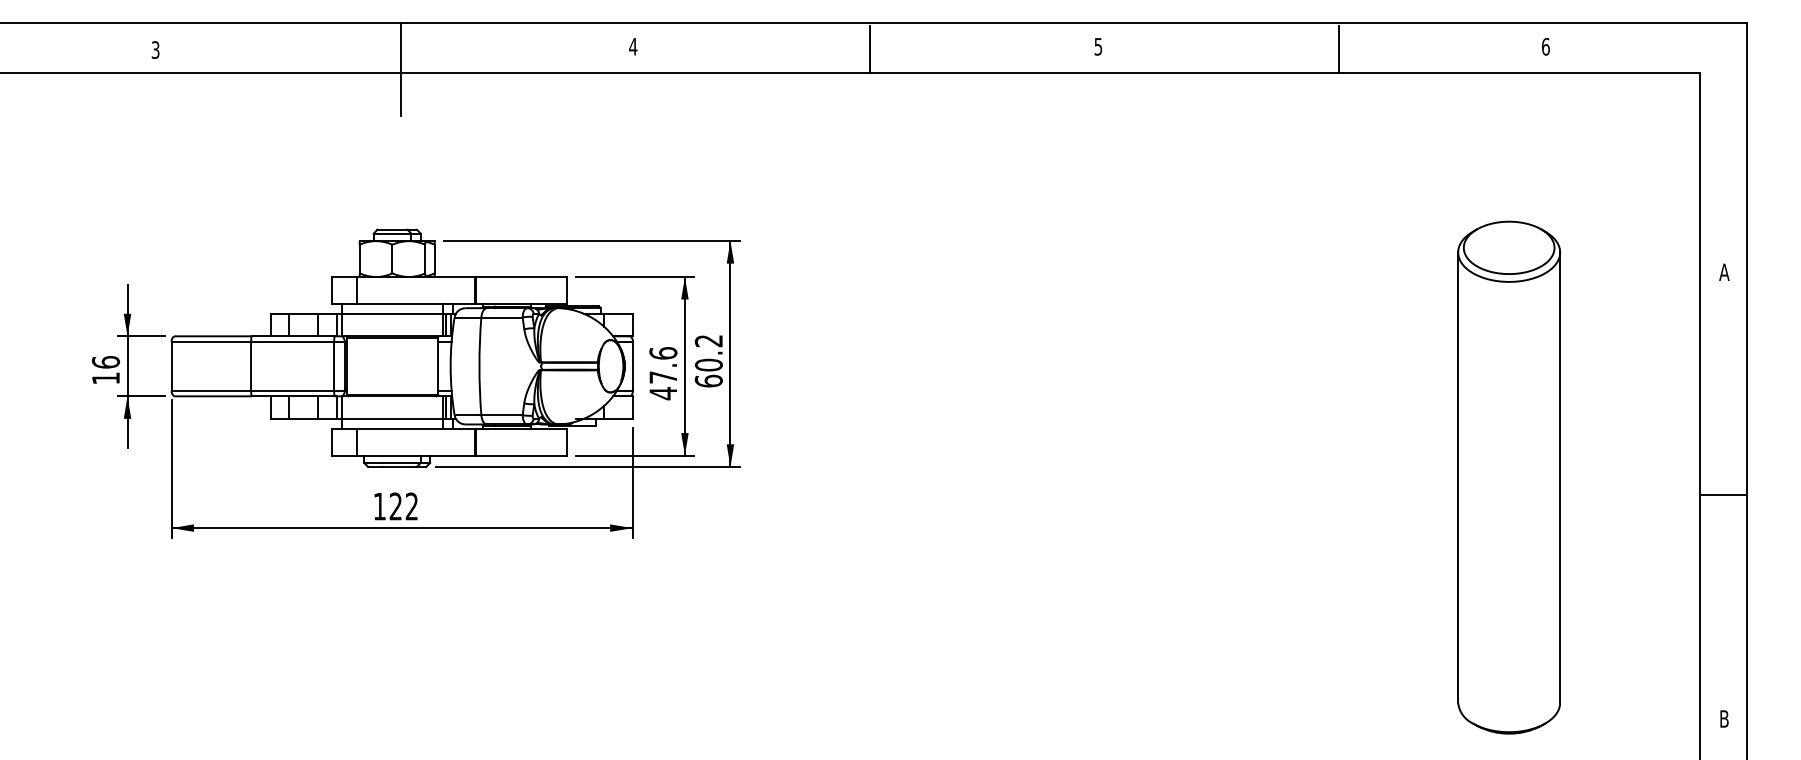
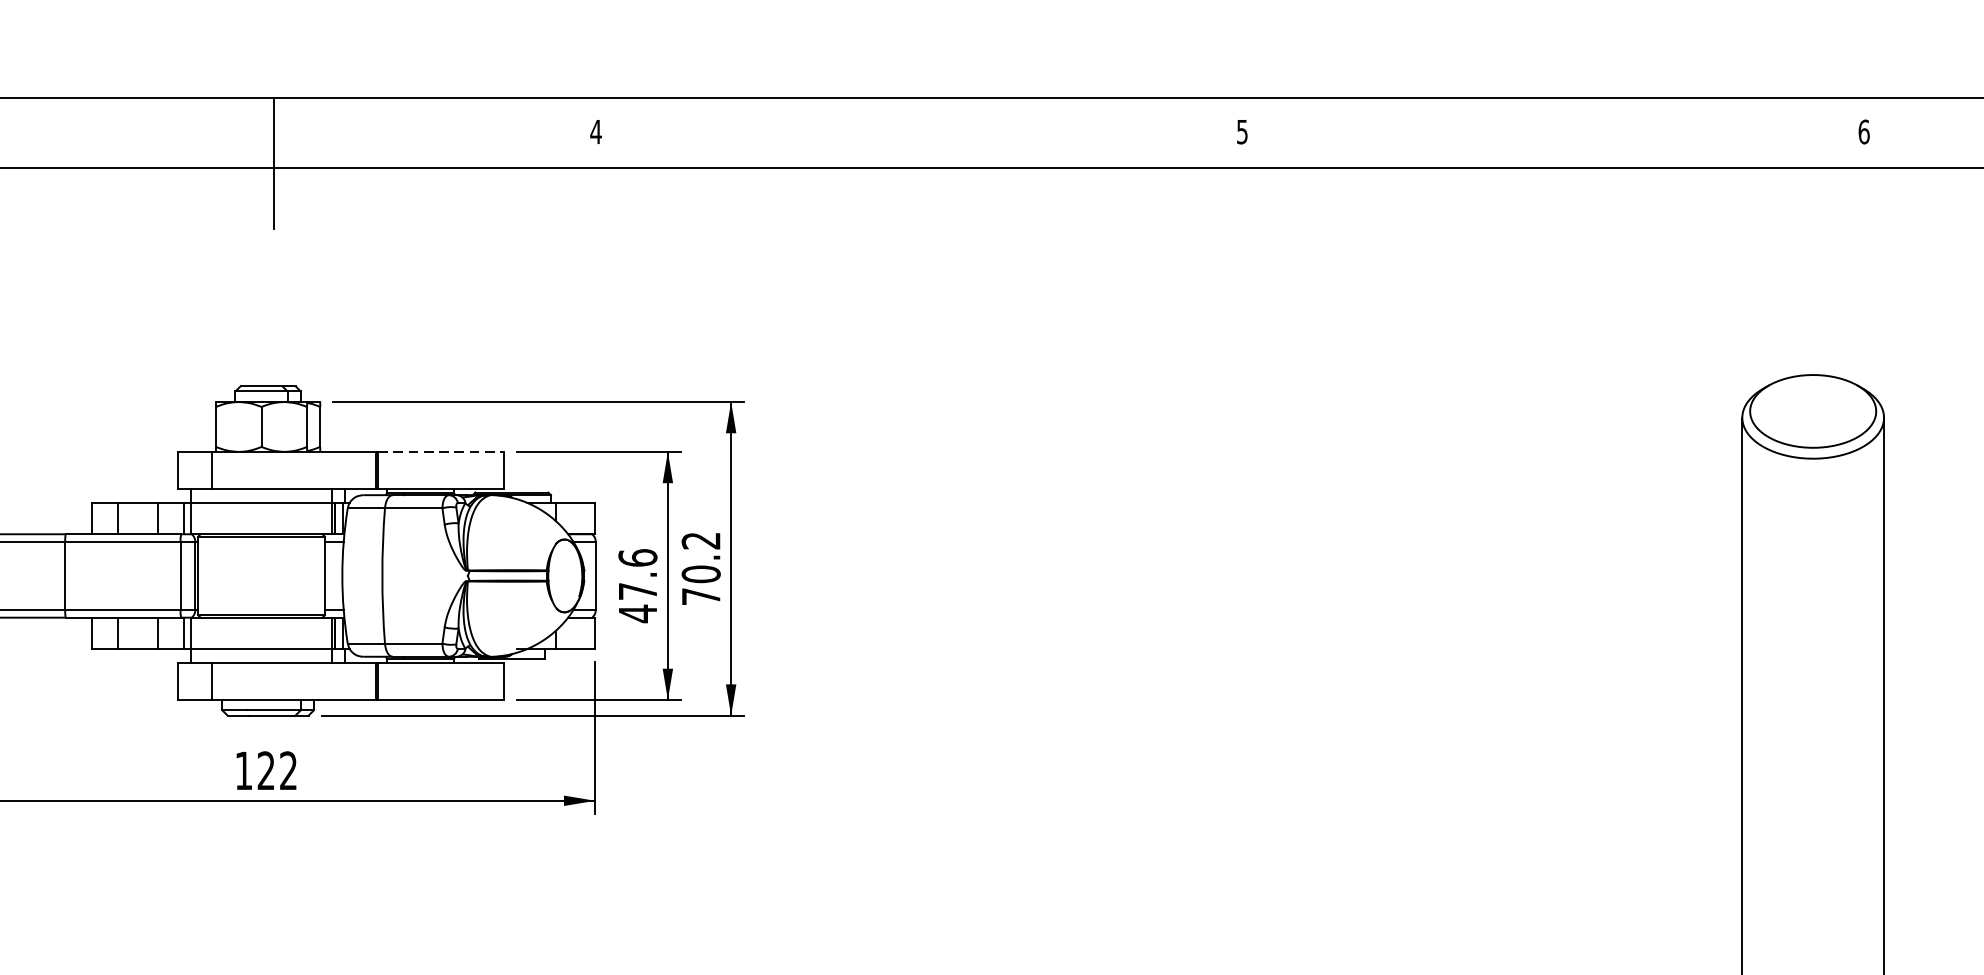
line: (870, 48) -> (925, 134), removed
line: (1339, 48) -> (1577, 134), removed
line: (521, 277) -> (440, 452), solid -> dashed
text: (708, 380) -> (700, 595), 60.2 -> 70.2

